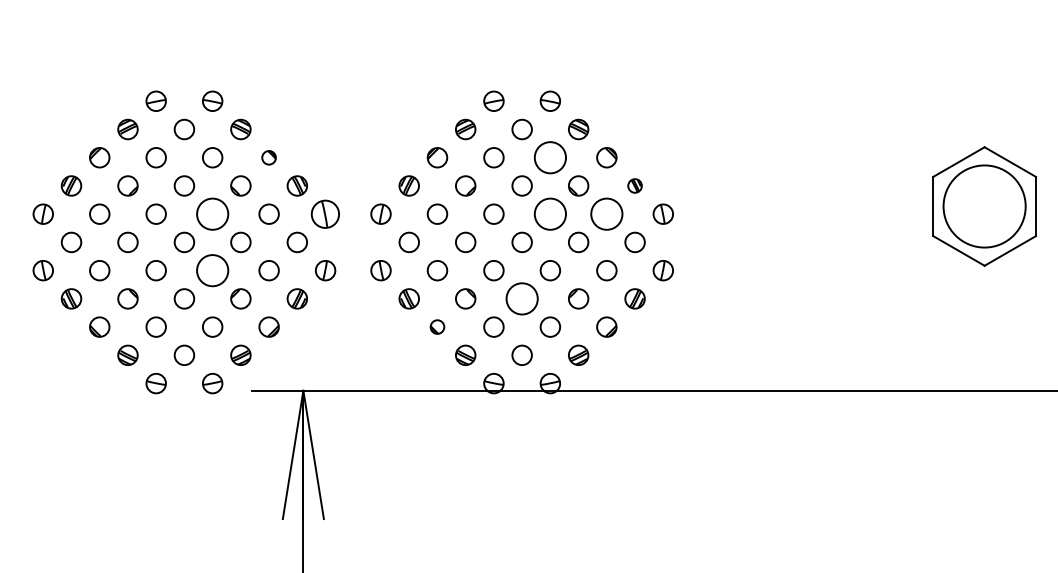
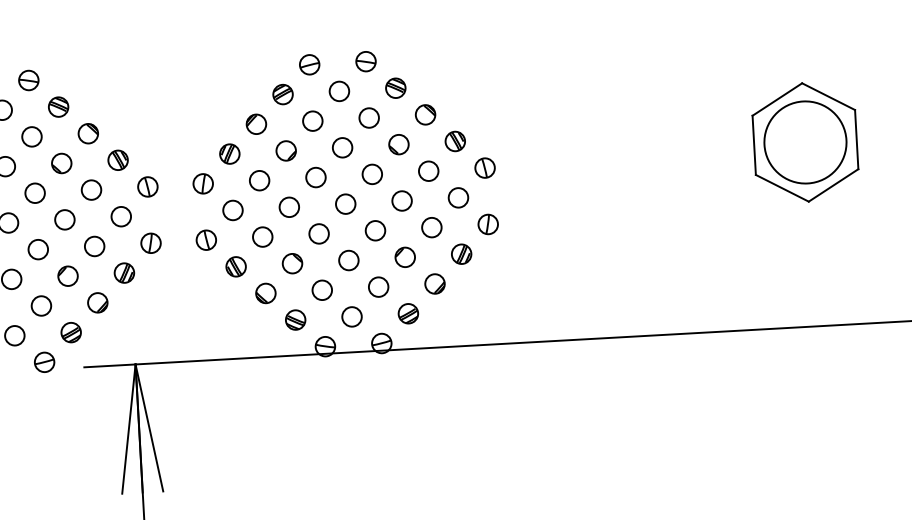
part: (268, 157) -> (87, 133), size x1.43
circle: (550, 157) -> (369, 117), size x0.62
part: (634, 185) -> (454, 141), size x1.43
circle: (212, 213) -> (34, 192), size x0.62
part: (325, 213) -> (147, 186), size x0.71
circle: (550, 213) -> (372, 173), size x0.62
circle: (606, 213) -> (428, 170), size x0.62
circle: (212, 270) -> (38, 249), size x0.62
circle: (521, 298) -> (348, 260), size x0.62
part: (437, 326) -> (265, 292), size x1.43

